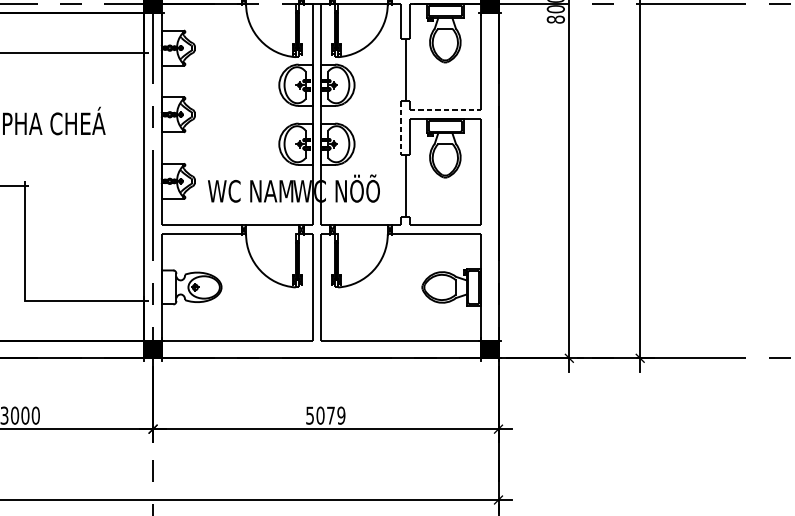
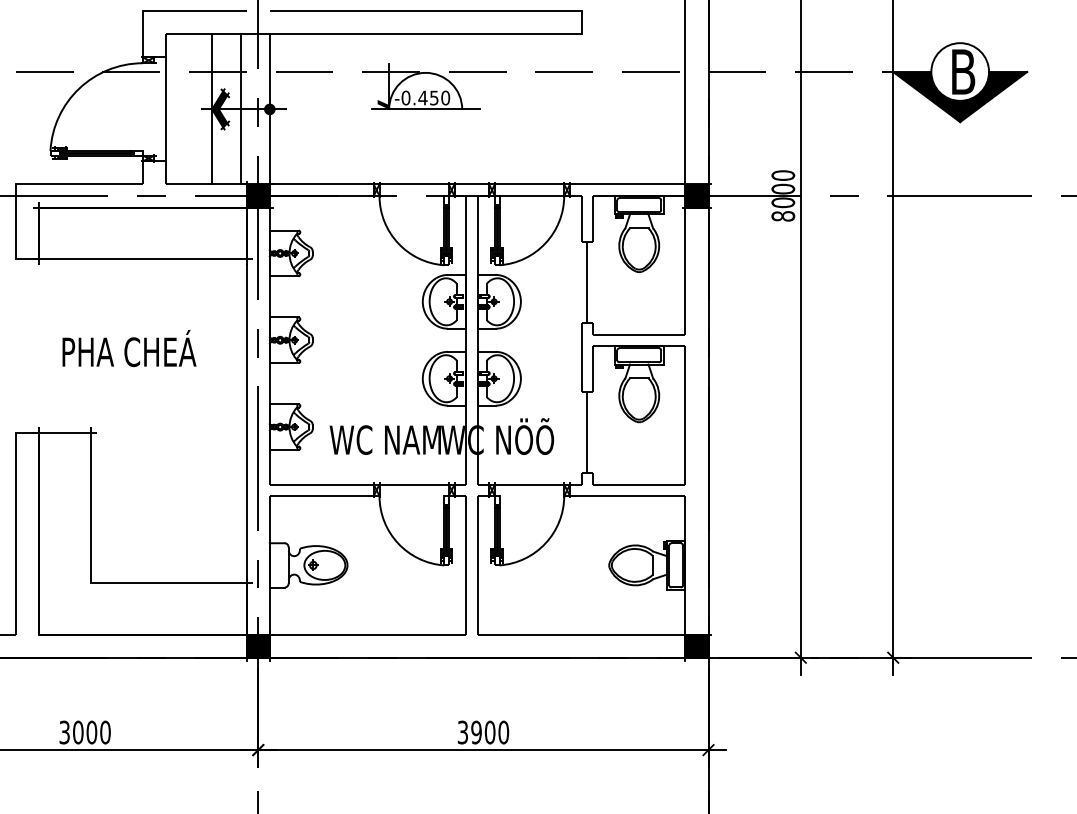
line: (445, 110) -> (639, 334), dashed -> solid
line: (401, 127) -> (581, 357), dashed -> solid
text: (325, 415) -> (483, 732), 5079 -> 3900

